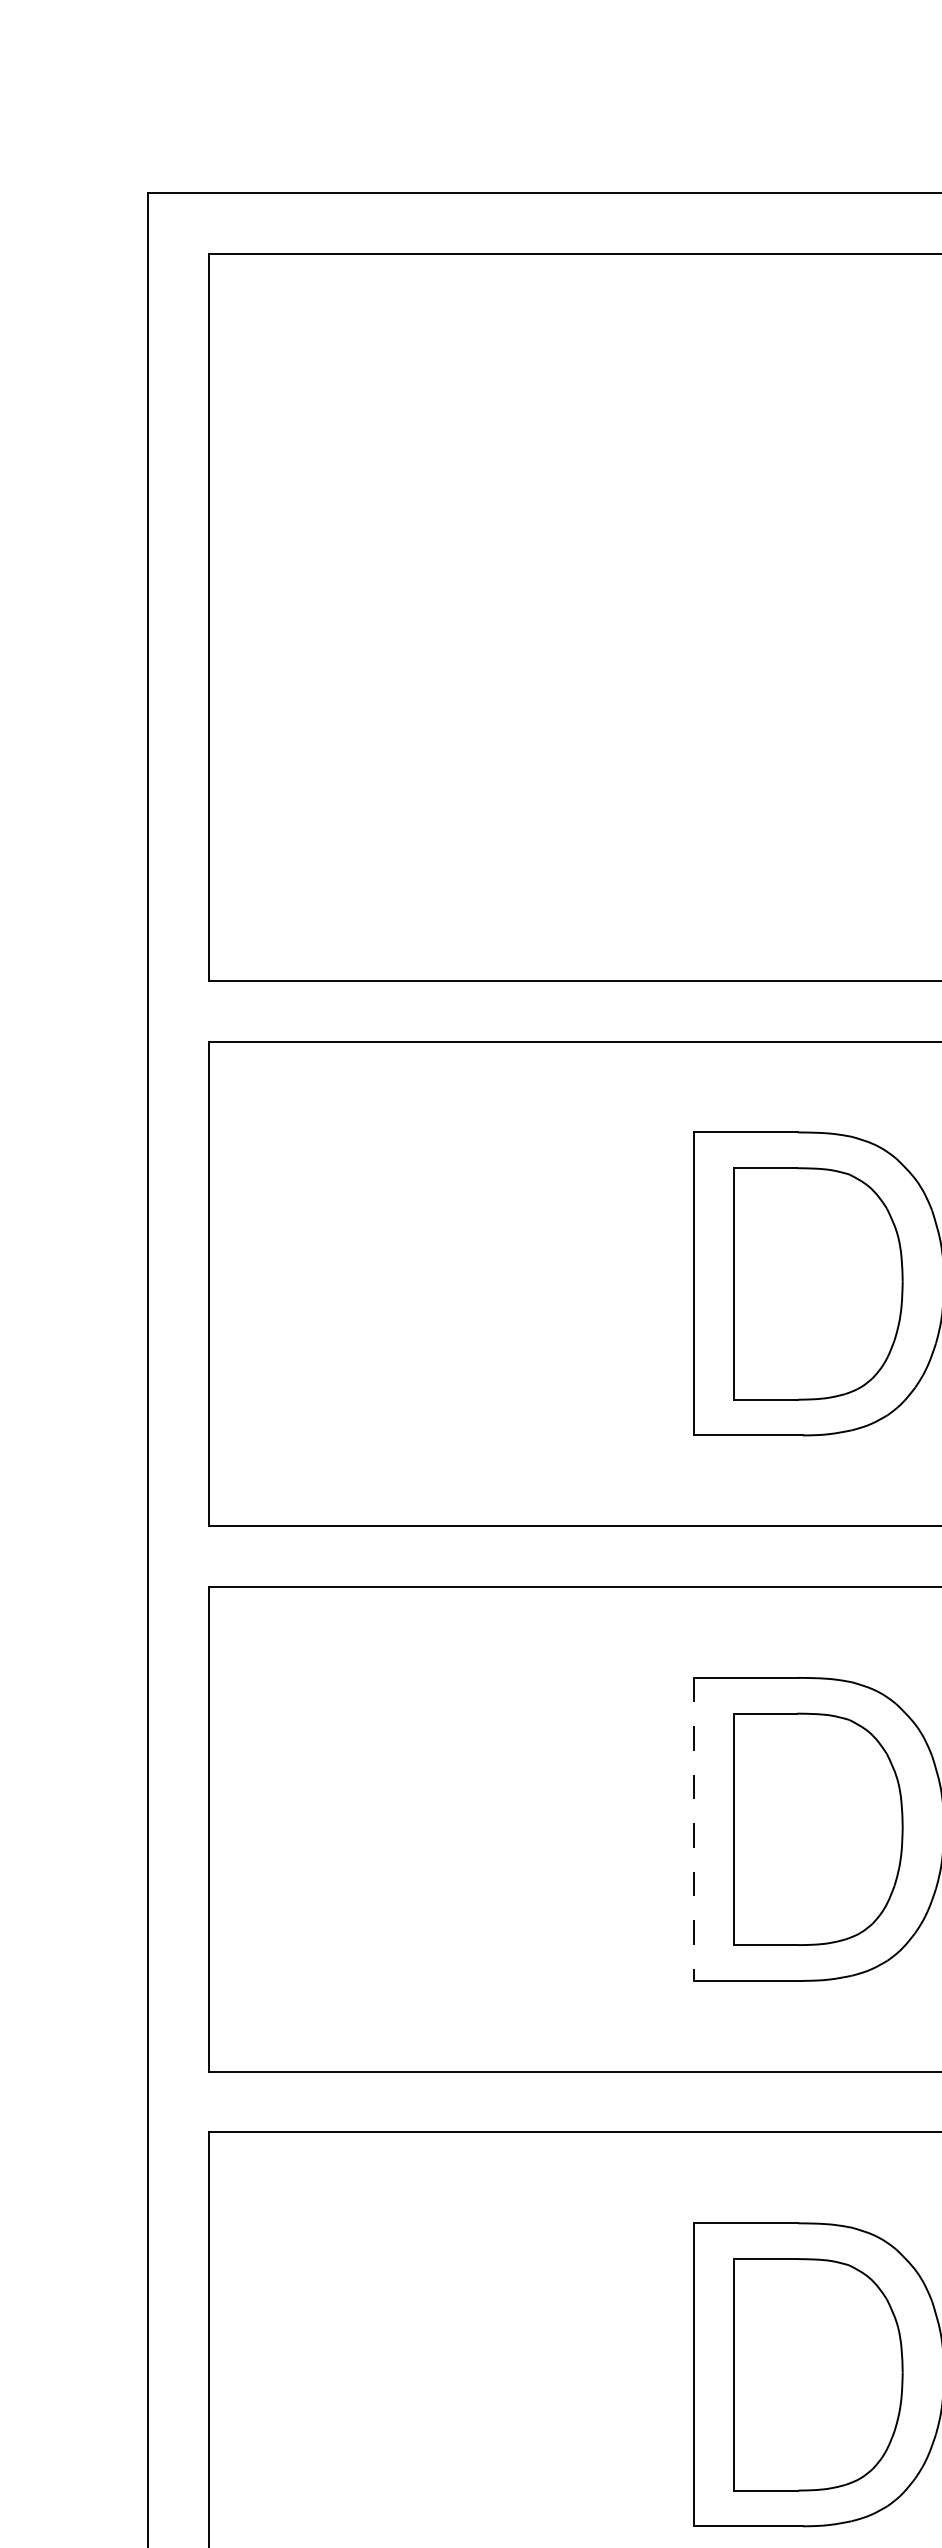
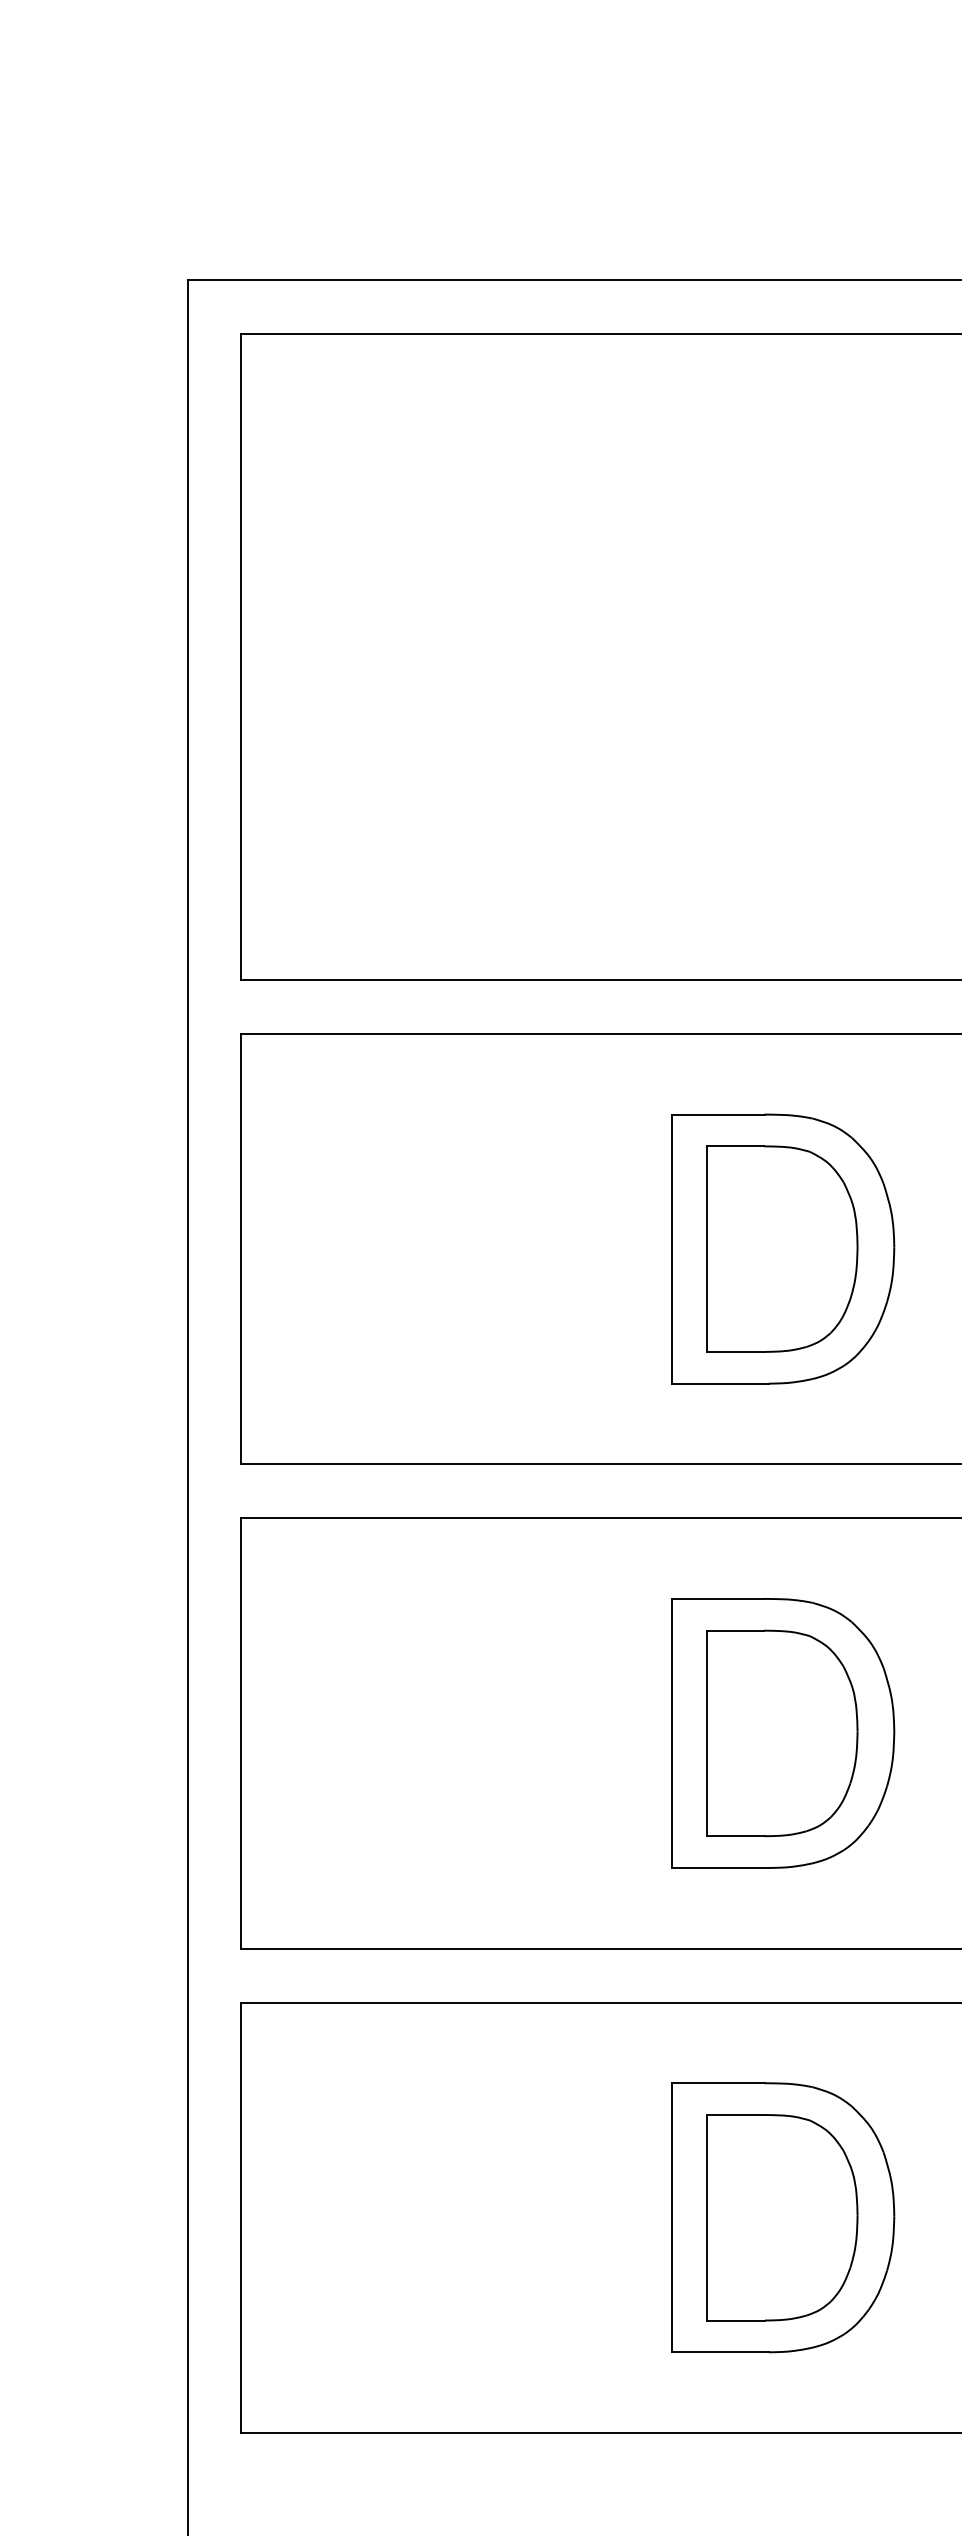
line: (693, 1829) -> (671, 1733), dashed -> solid

